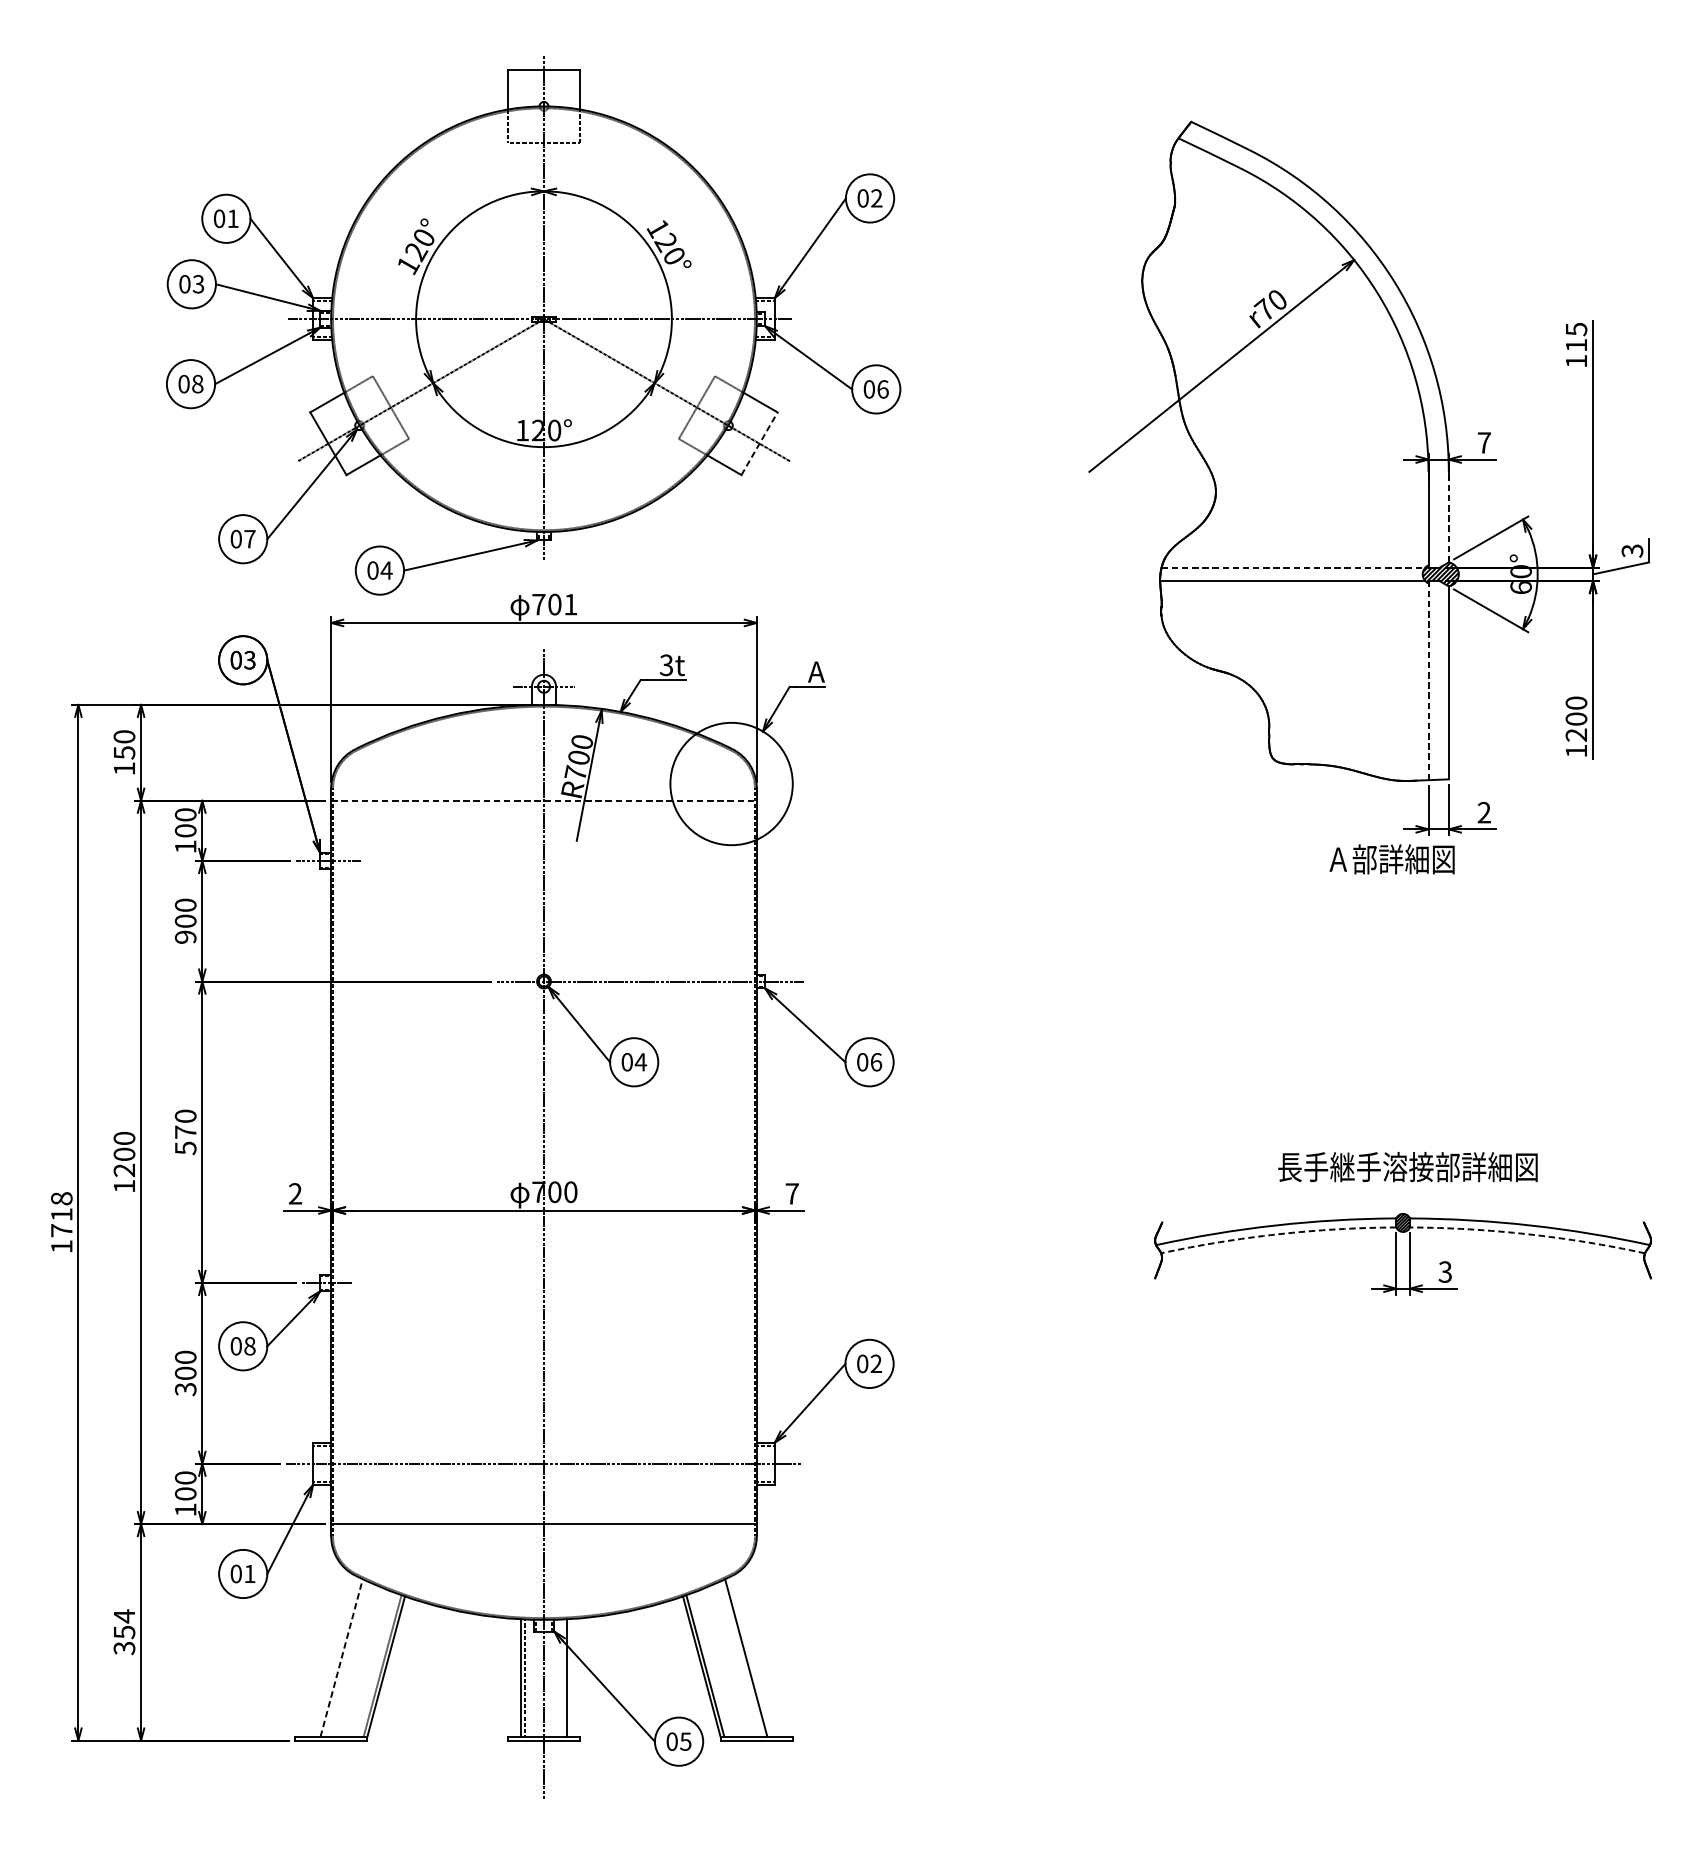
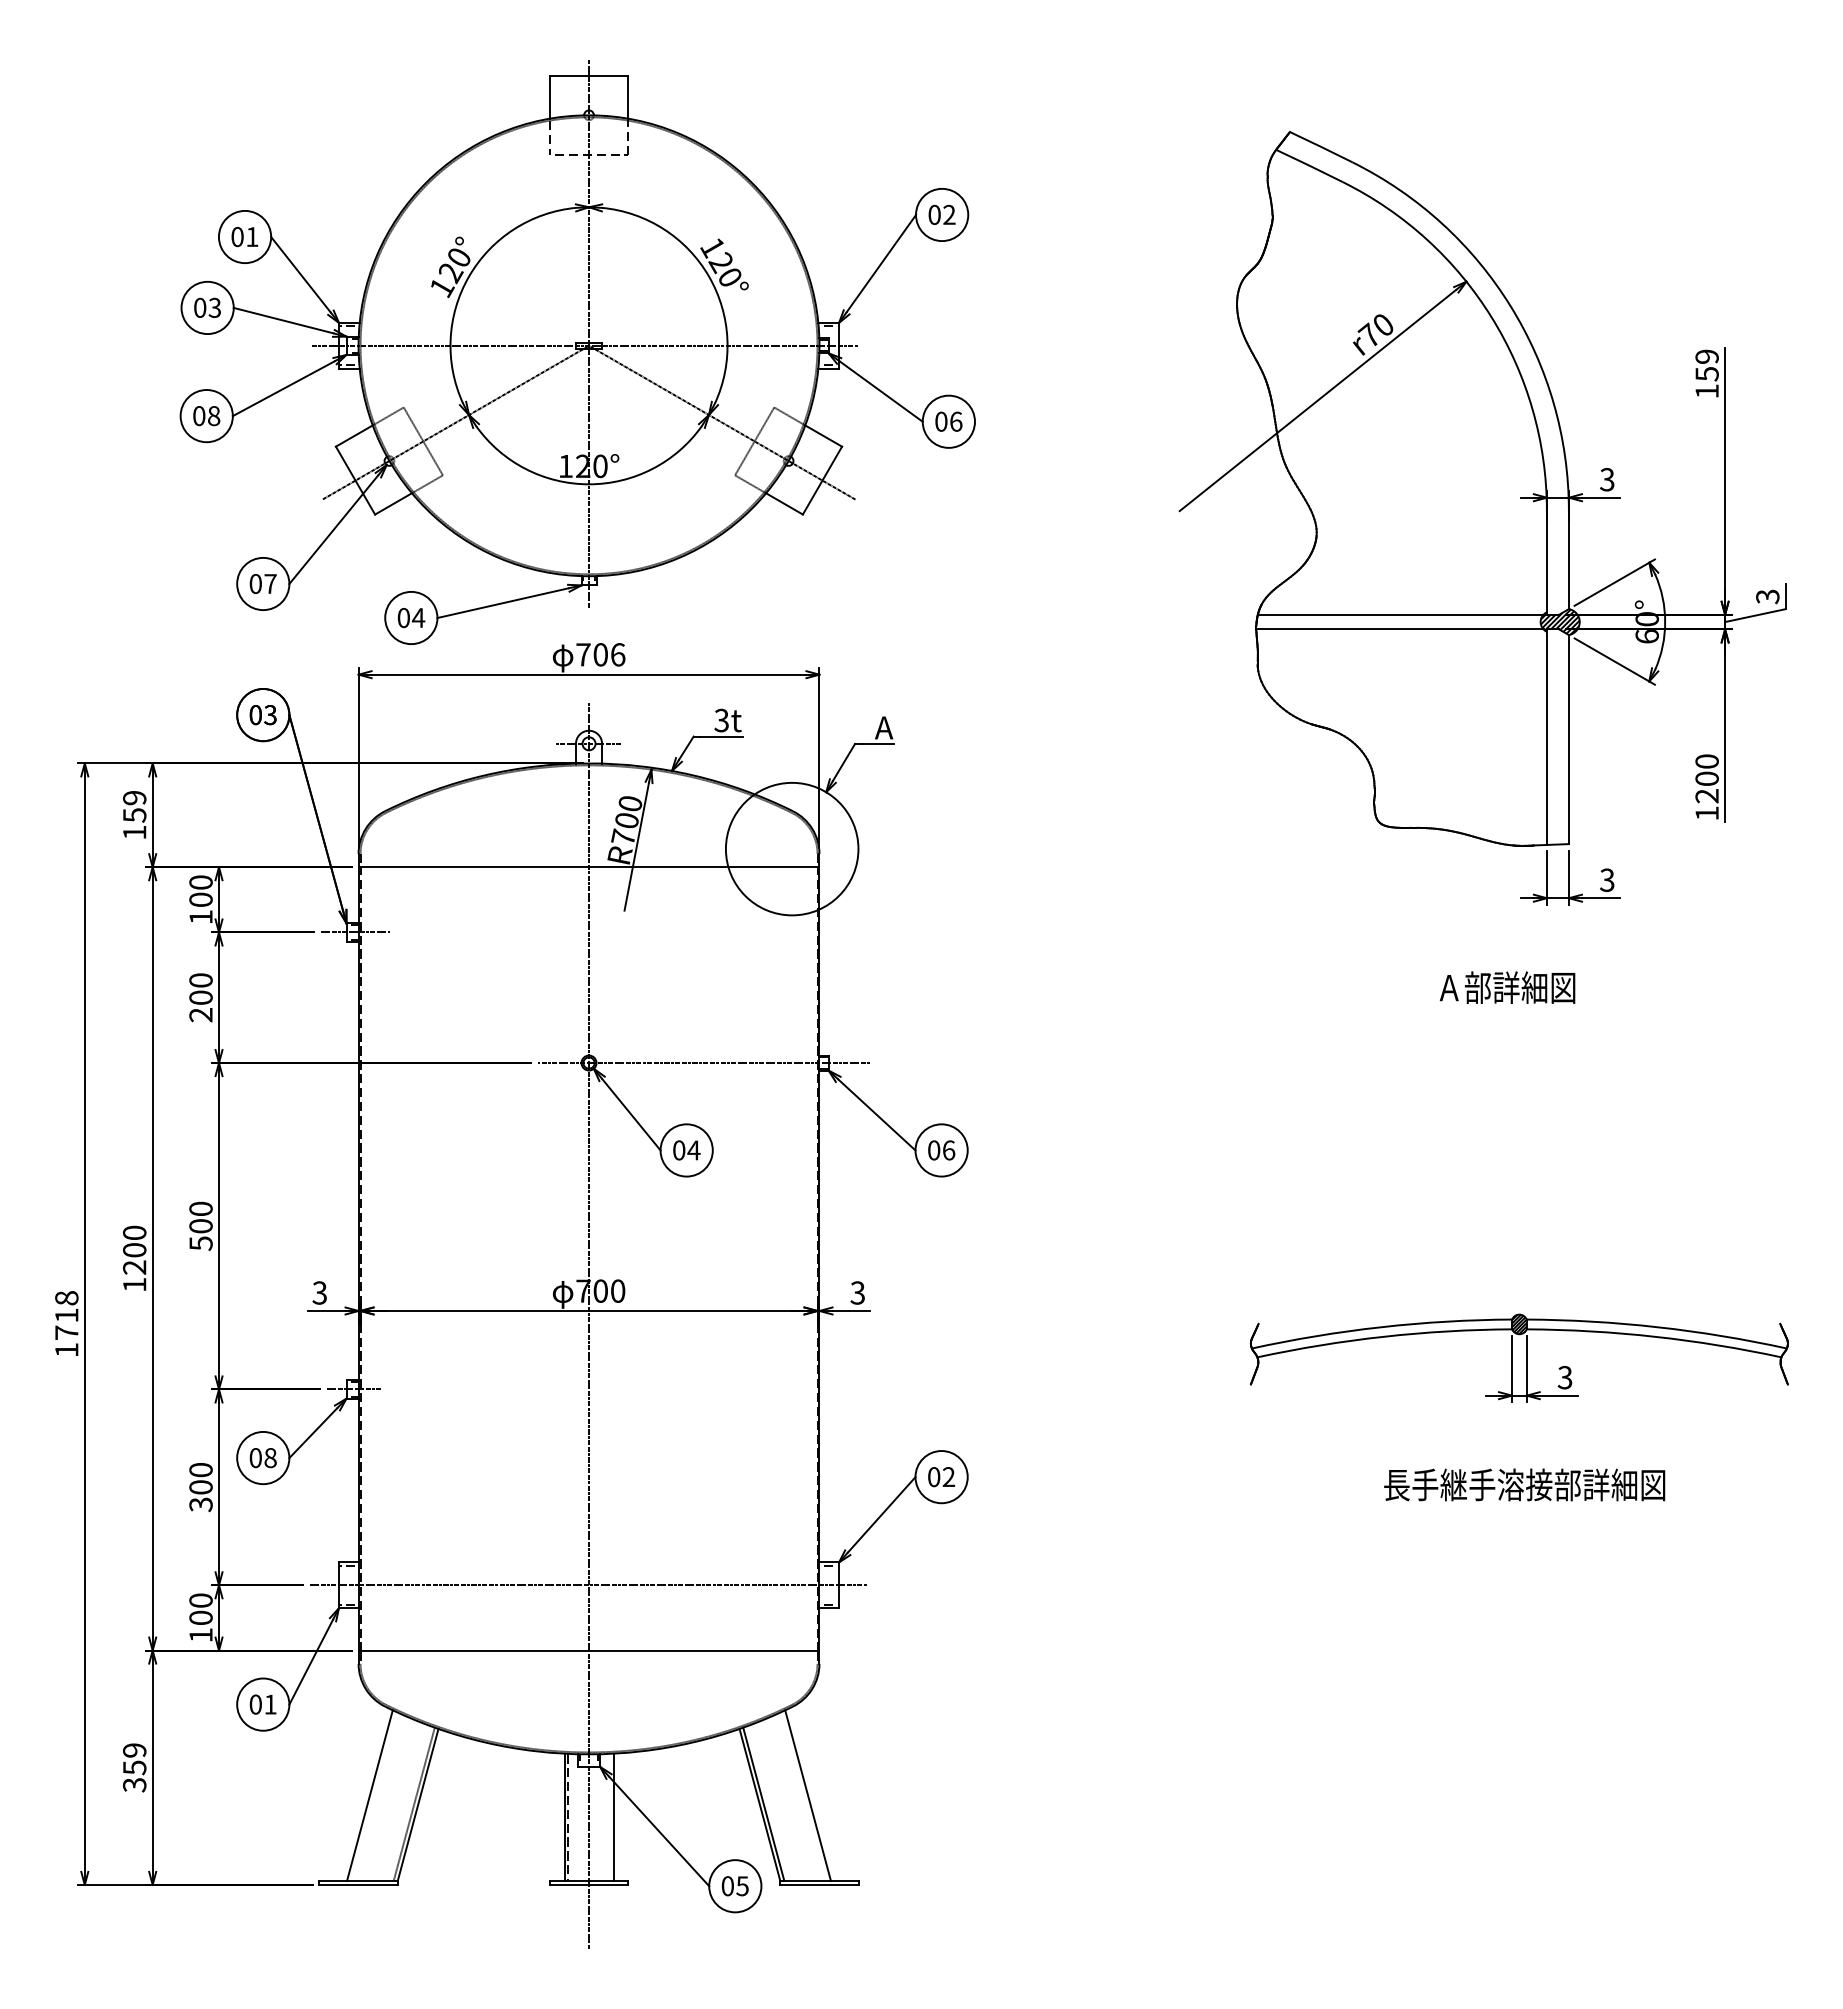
text: (1575, 337) -> (1706, 365), 115 -> 159
text: (1484, 442) -> (1607, 479), 7 -> 3
line: (759, 443) -> (822, 480), dashed -> solid
line: (1448, 517) -> (1568, 560), dashed -> solid
line: (1293, 567) -> (1400, 614), dashed -> solid
text: (571, 604) -> (618, 654), 701 -> 706
line: (1428, 680) -> (1546, 737), dashed -> solid
text: (124, 736) -> (134, 797), 150 -> 159
line: (544, 800) -> (589, 867), dashed -> solid
text: (1484, 812) -> (1607, 880), 2 -> 3
text: (1392, 859) -> (1507, 987), moved
text: (185, 937) -> (200, 1015), 900 -> 200
text: (185, 1132) -> (200, 1226), 570 -> 500
text: (1407, 1166) -> (1524, 1484), moved
text: (295, 1193) -> (319, 1292), 2 -> 3
text: (791, 1193) -> (857, 1292), 7 -> 3
arc: (1278, 1234) -> (1384, 1336), dashed -> solid
arc: (1527, 1234) -> (1654, 1336), dashed -> solid
text: (124, 1616) -> (134, 1750), 354 -> 359
line: (342, 1657) -> (370, 1795), dashed -> solid

